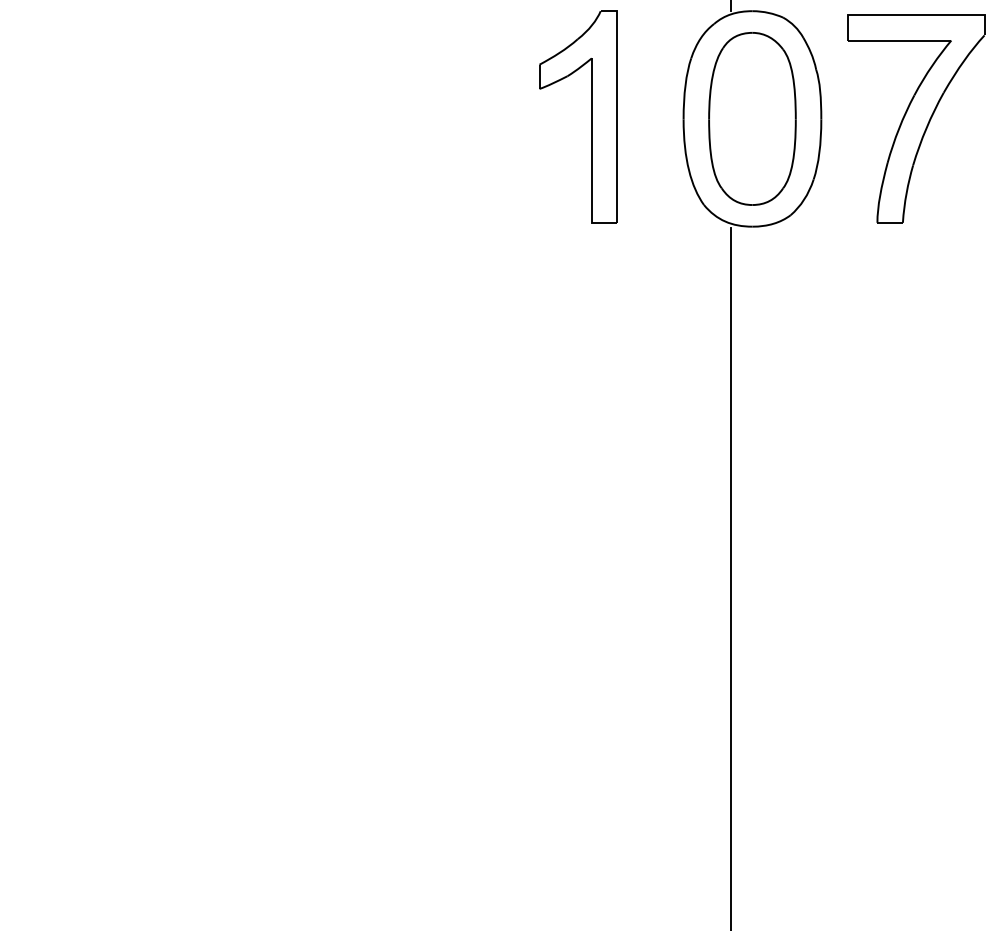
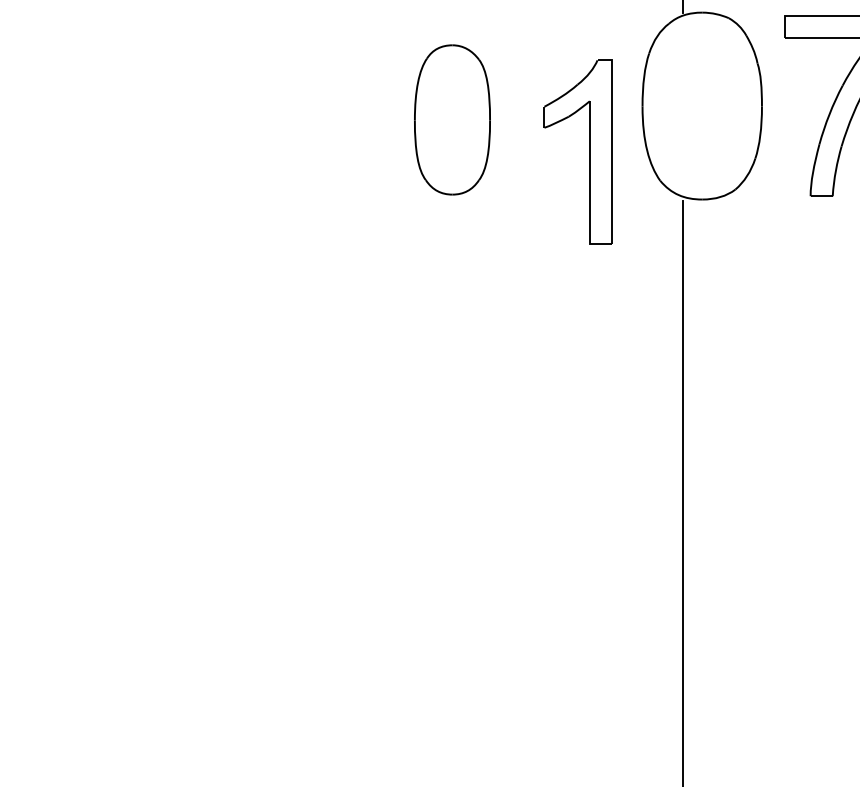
part: (591, 116) -> (589, 151), moved
part: (752, 118) -> (452, 119), moved

